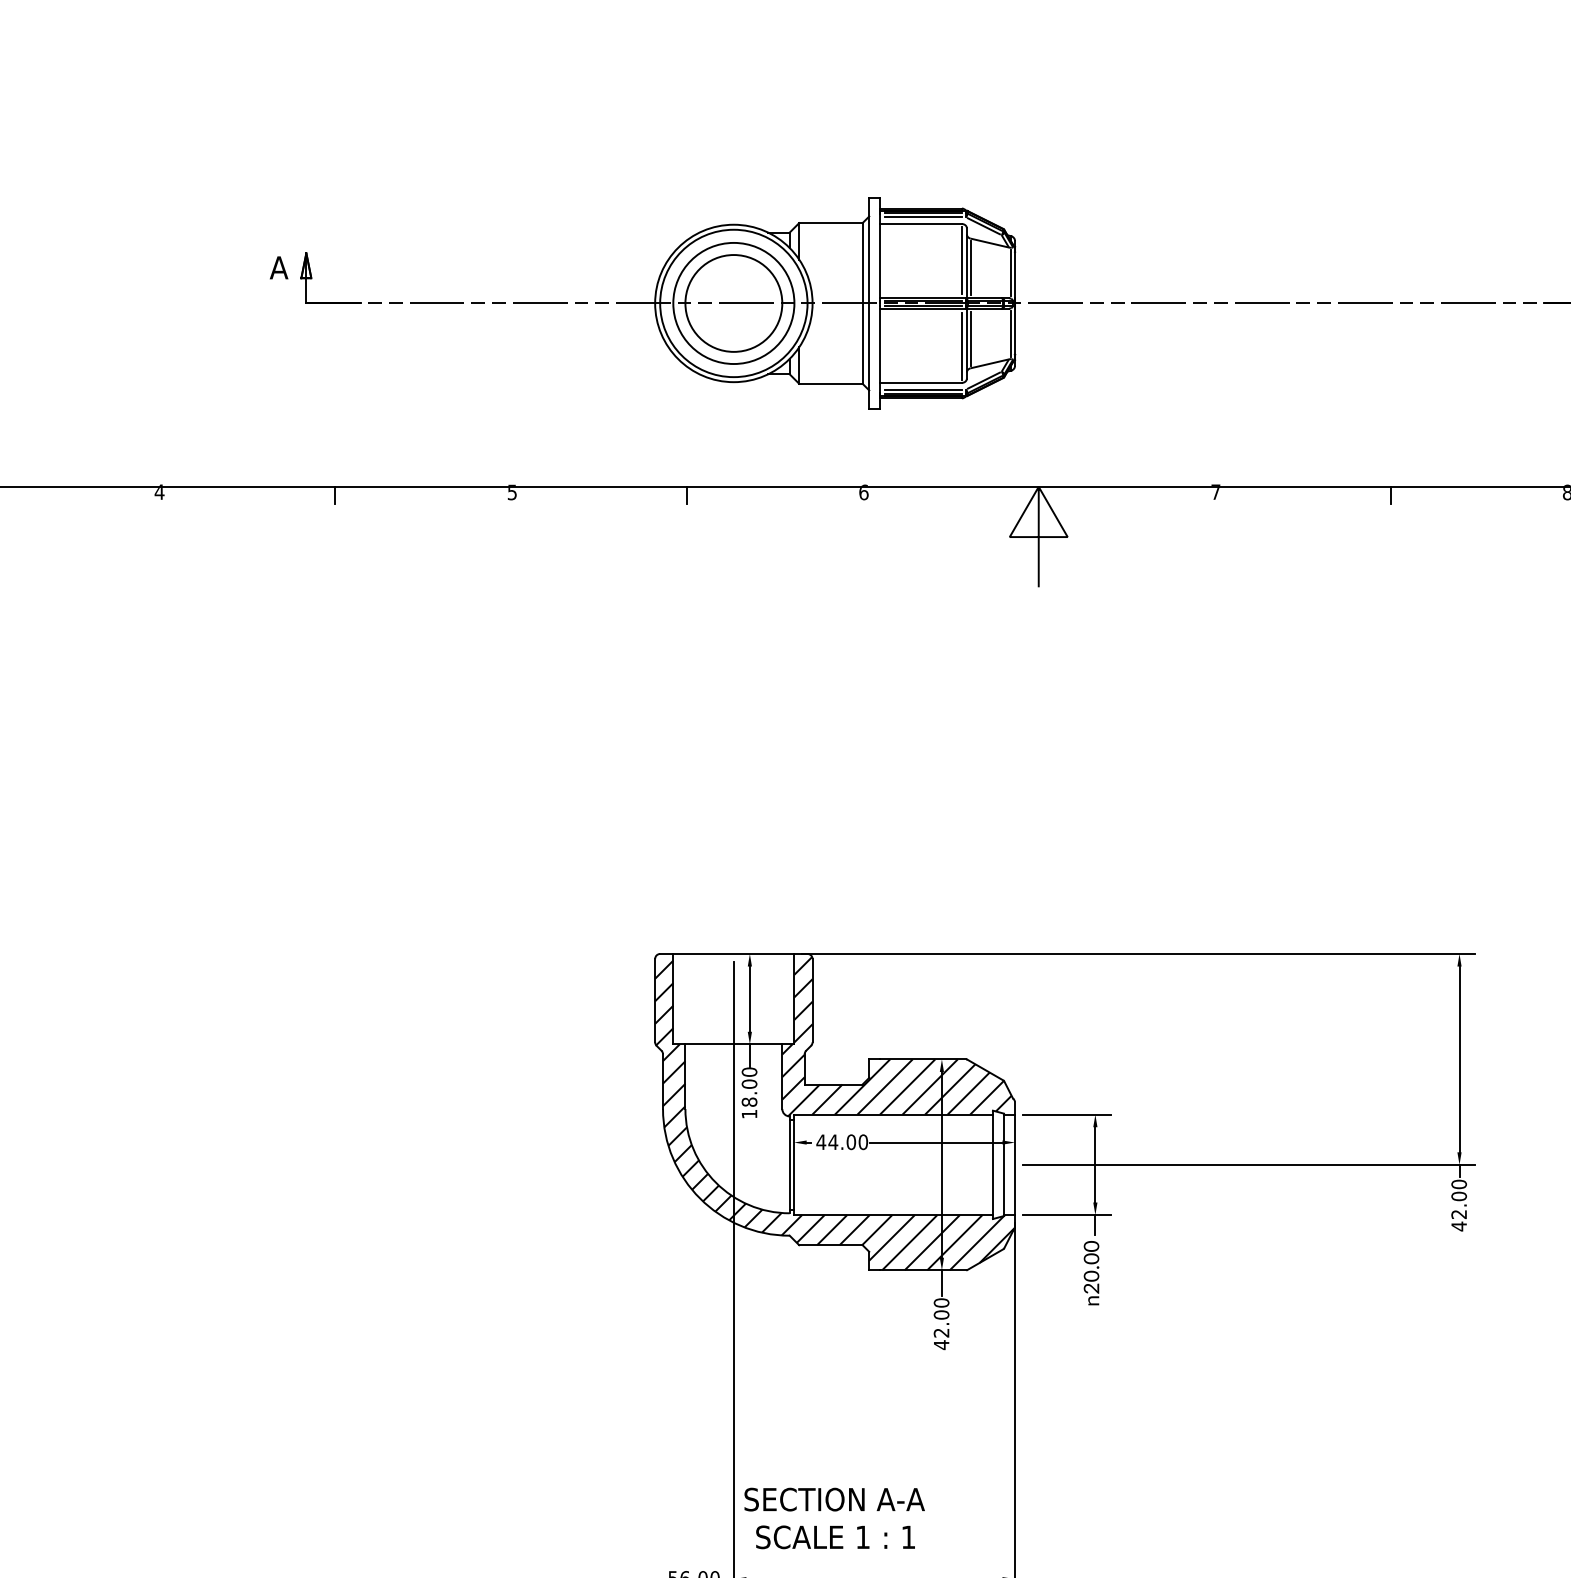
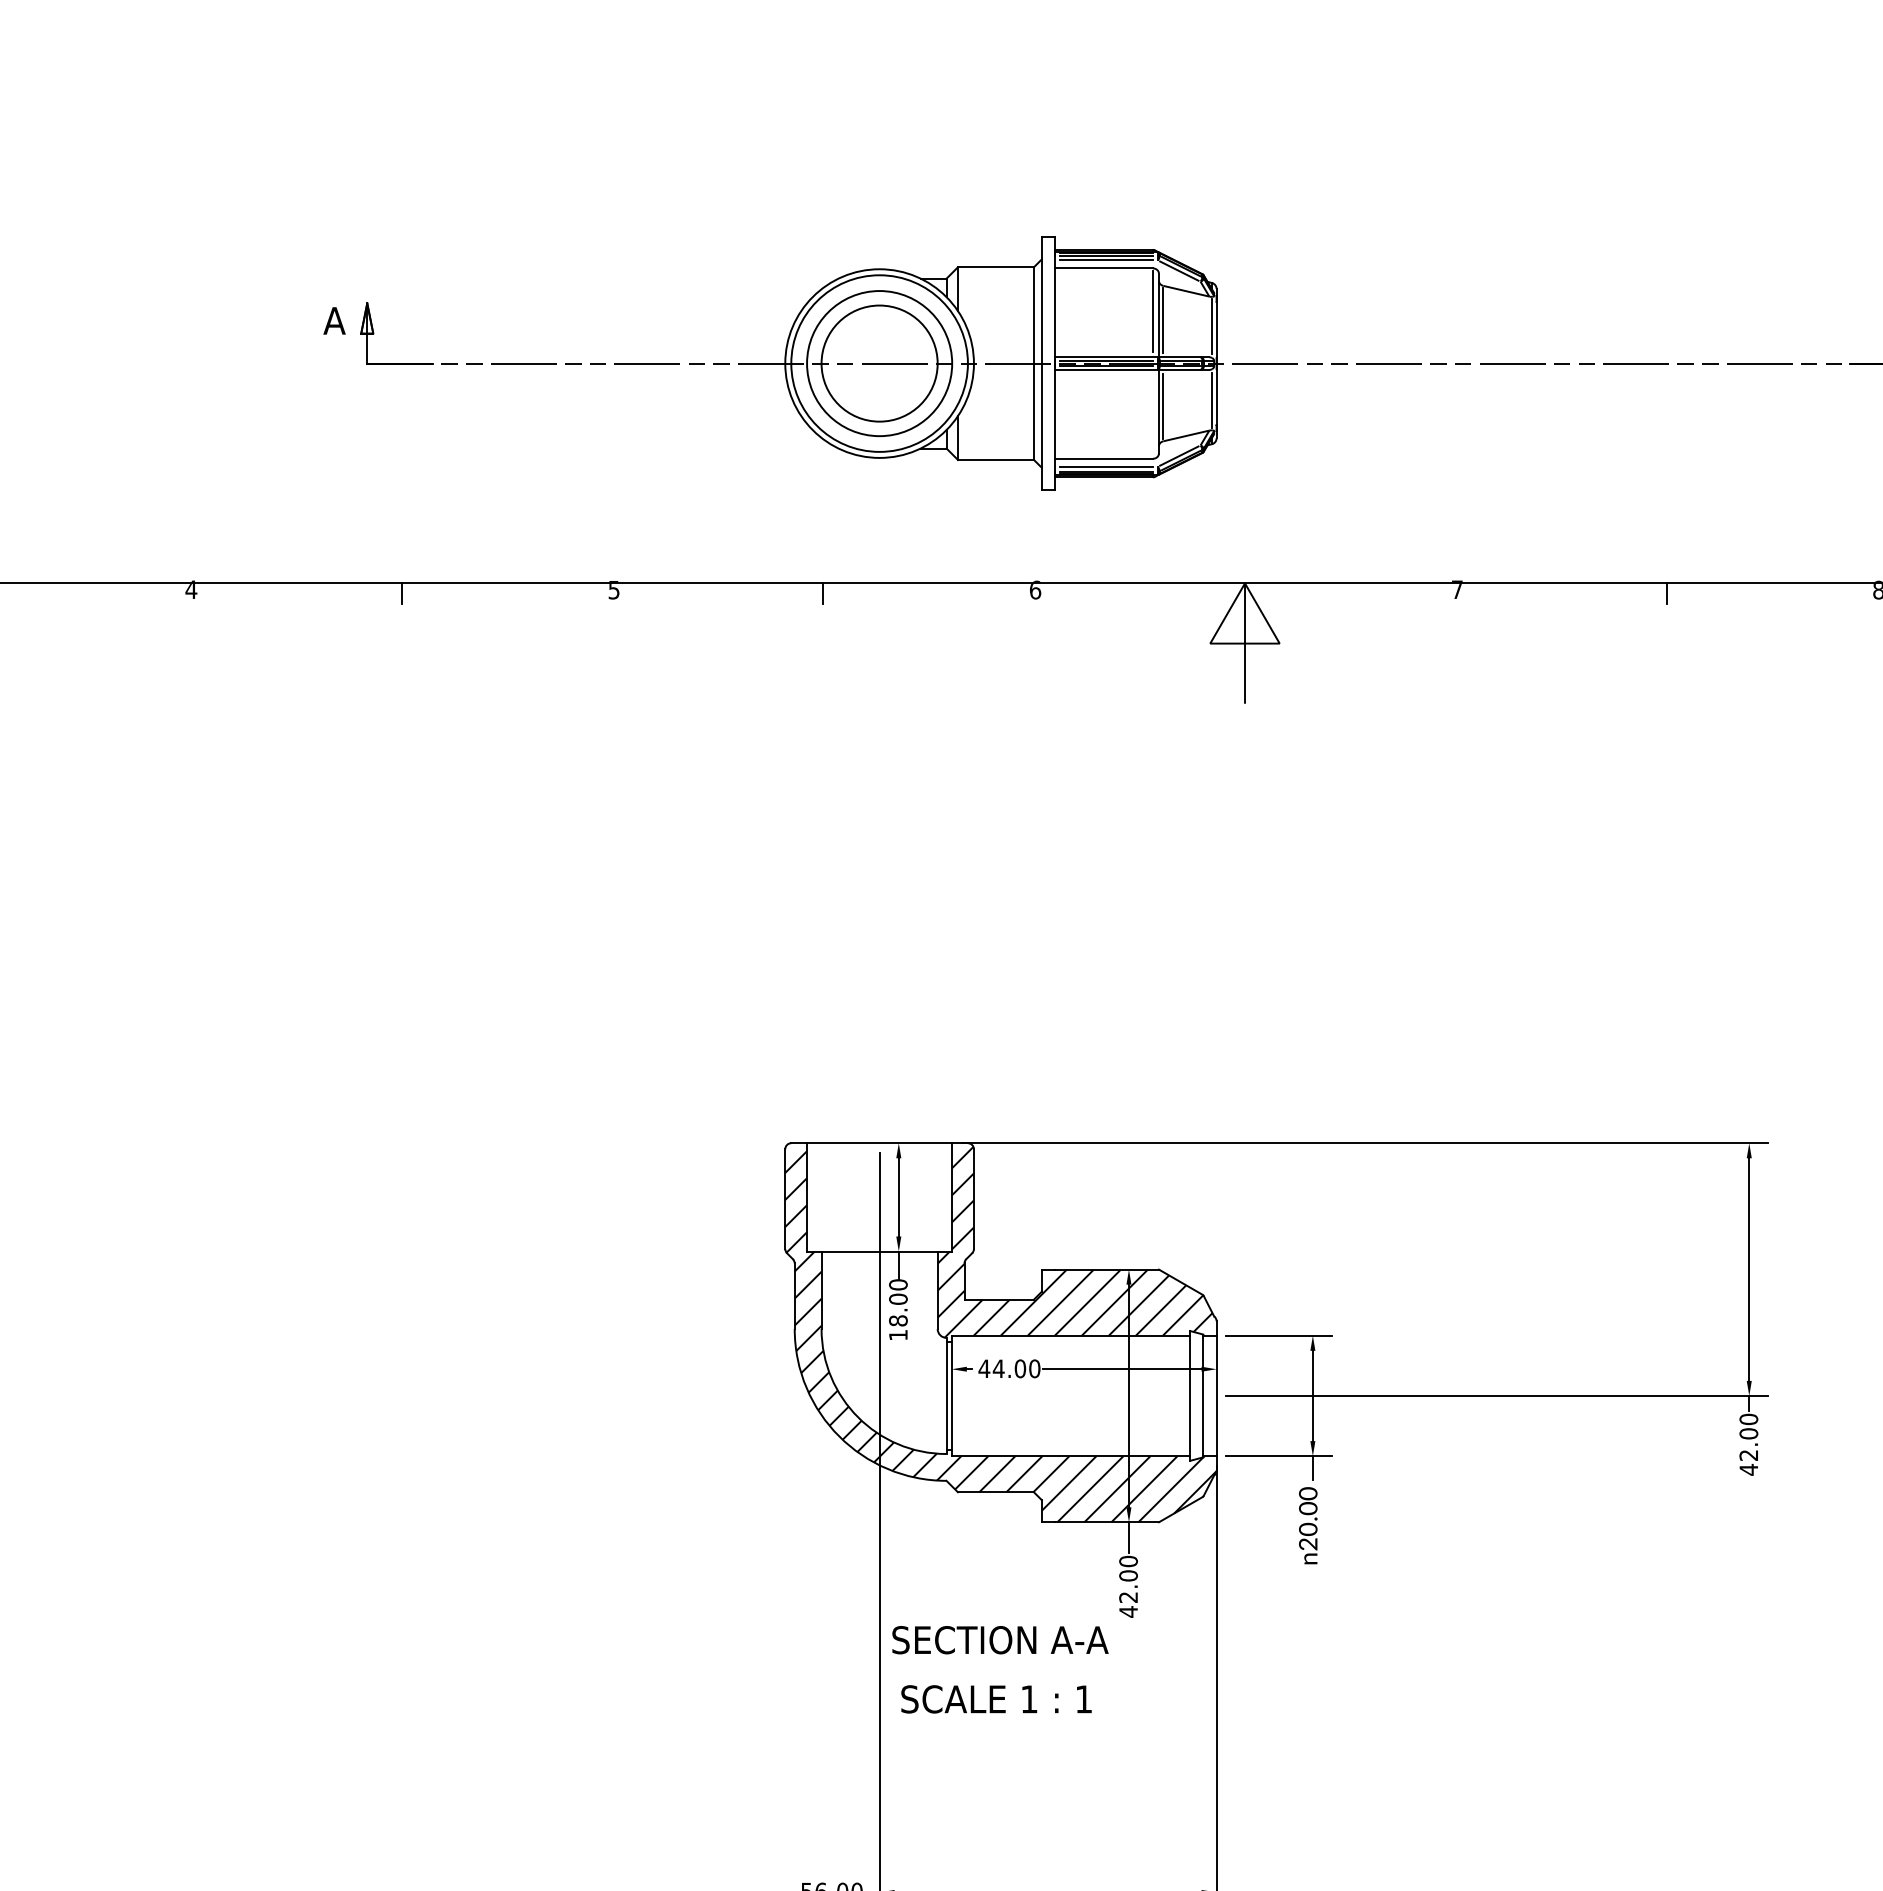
line: (961, 346) -> (1152, 415), removed
text: (834, 1499) -> (1000, 1640), moved
text: (835, 1537) -> (996, 1699), moved

